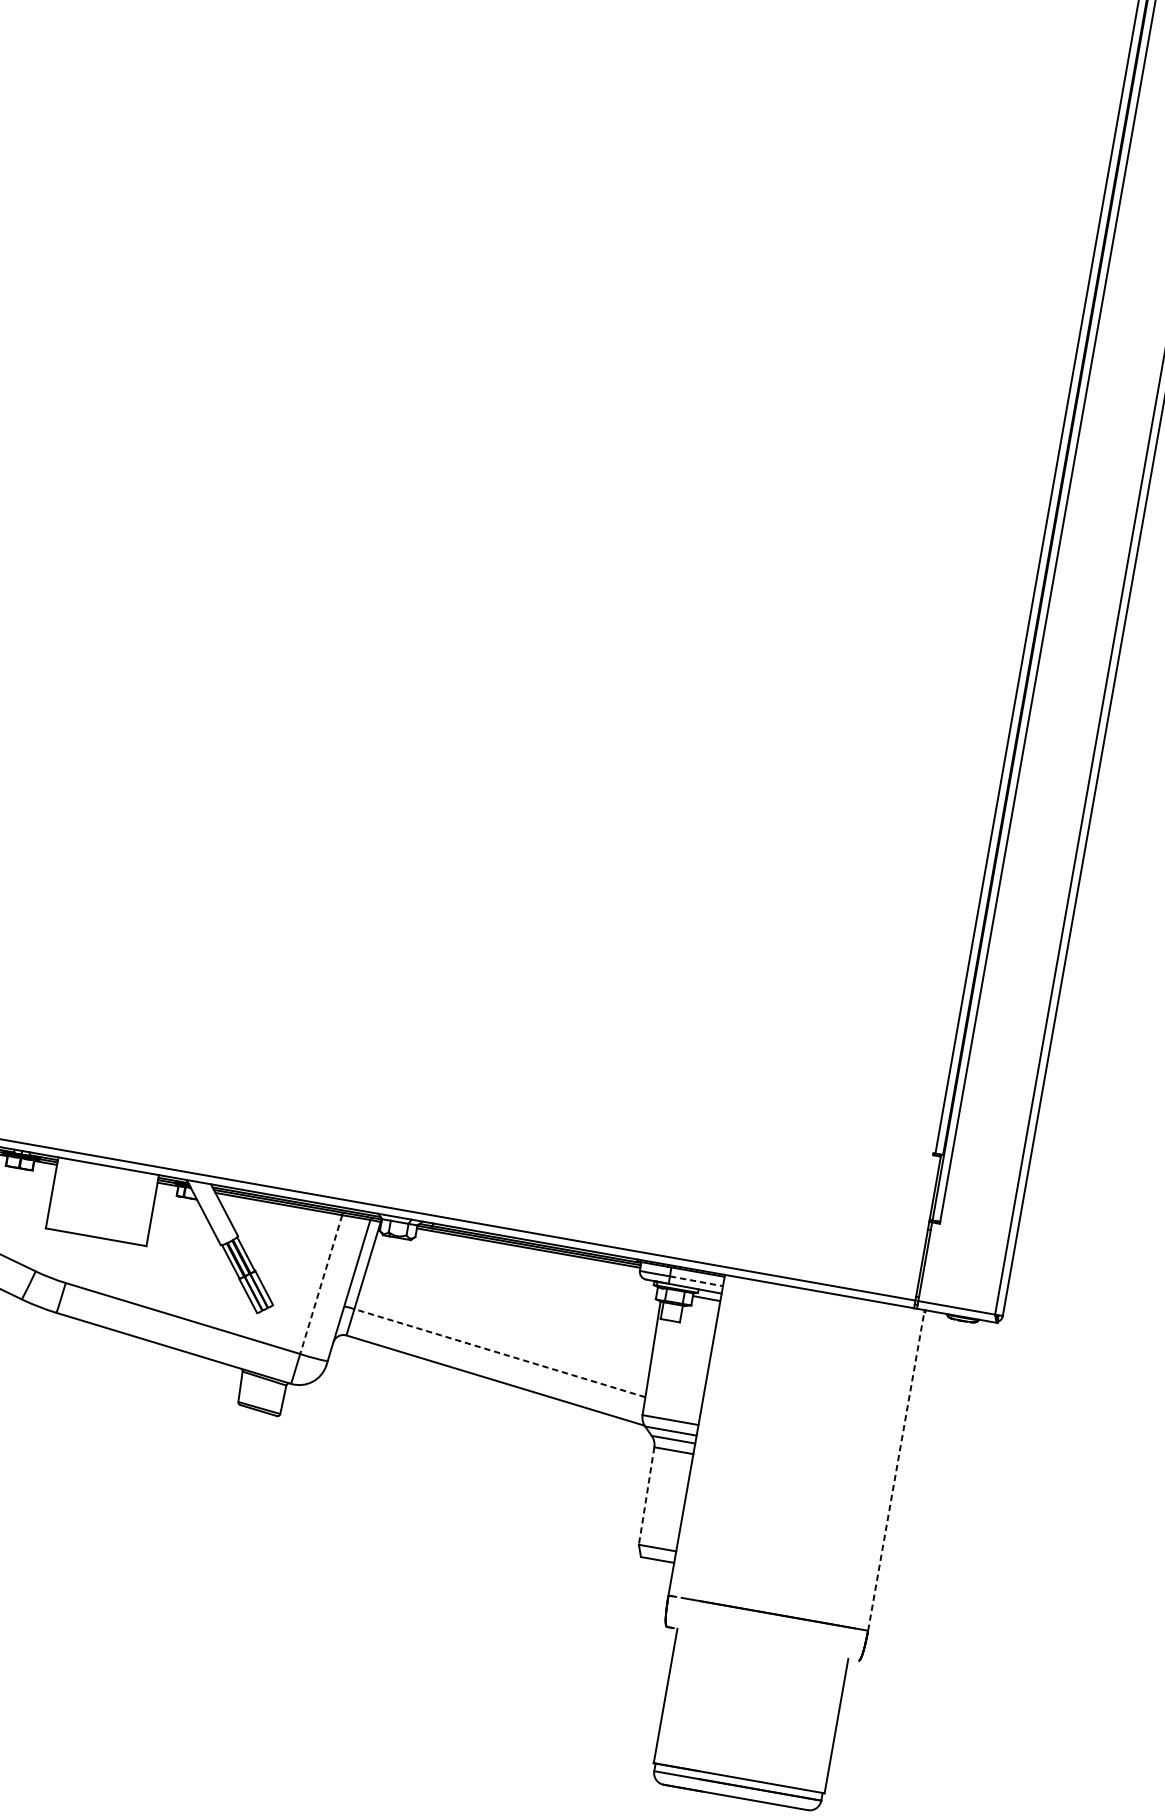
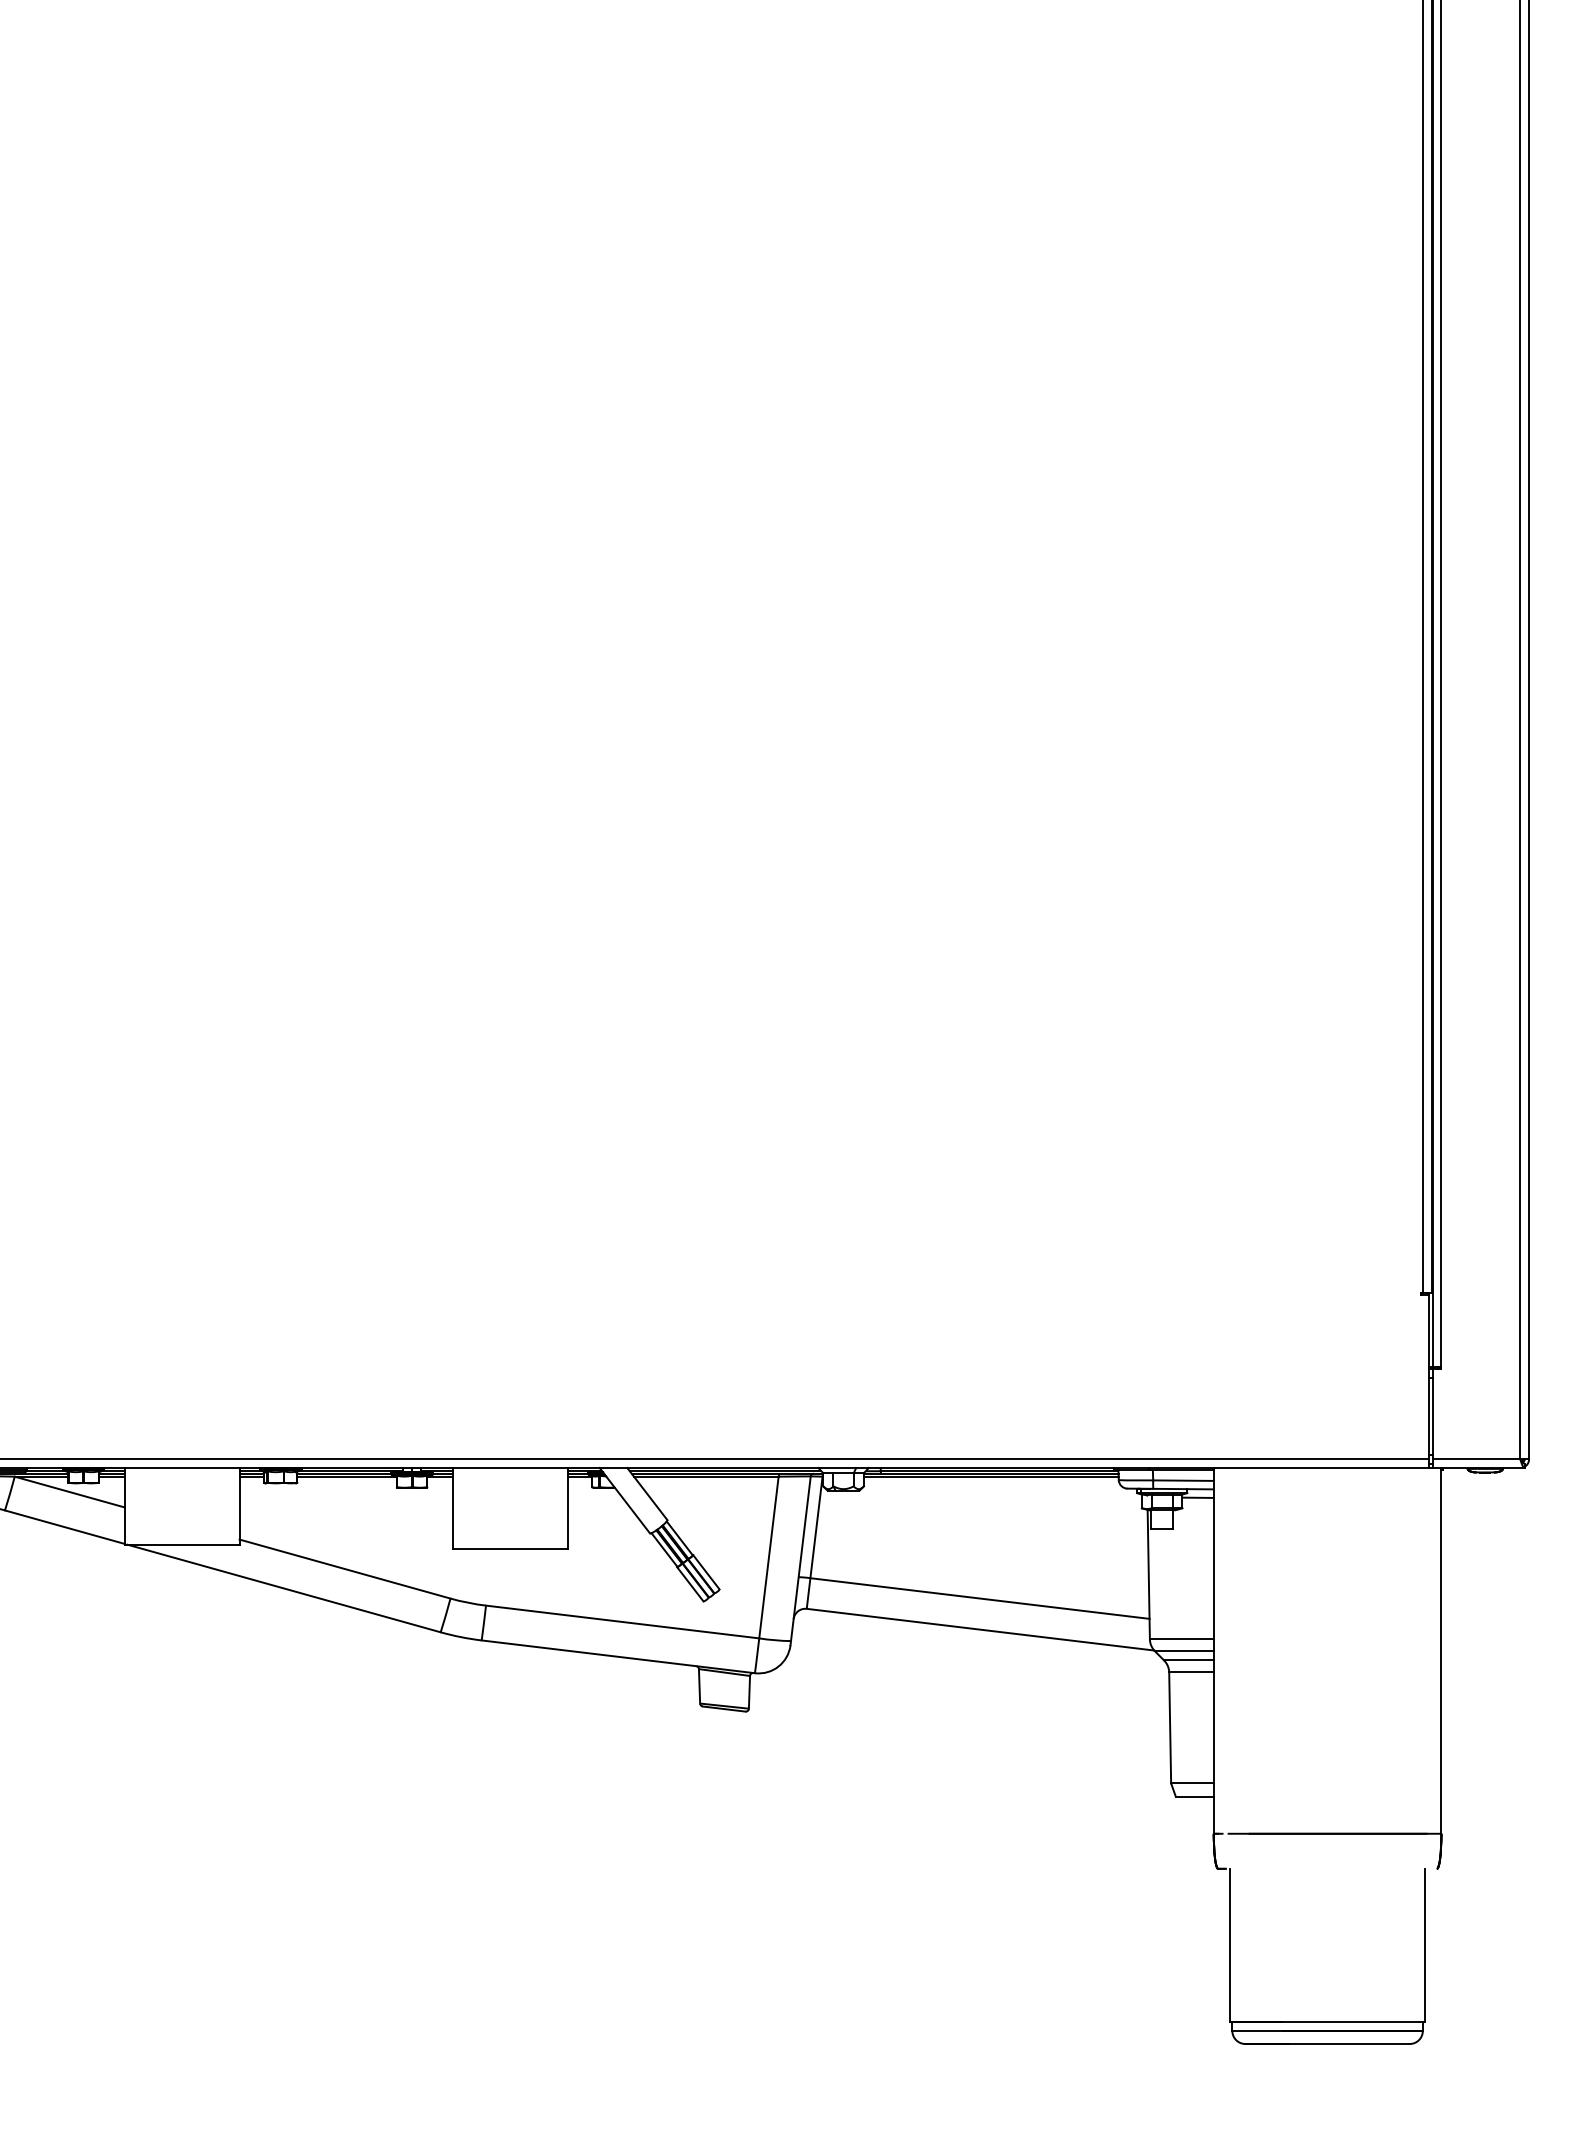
line: (696, 1281) -> (1183, 1480), dashed -> solid
line: (320, 1285) -> (768, 1558), dashed -> solid
line: (499, 1353) -> (979, 1598), dashed -> solid
line: (896, 1470) -> (1441, 1650), dashed -> solid
line: (646, 1496) -> (1170, 1728), dashed -> solid

